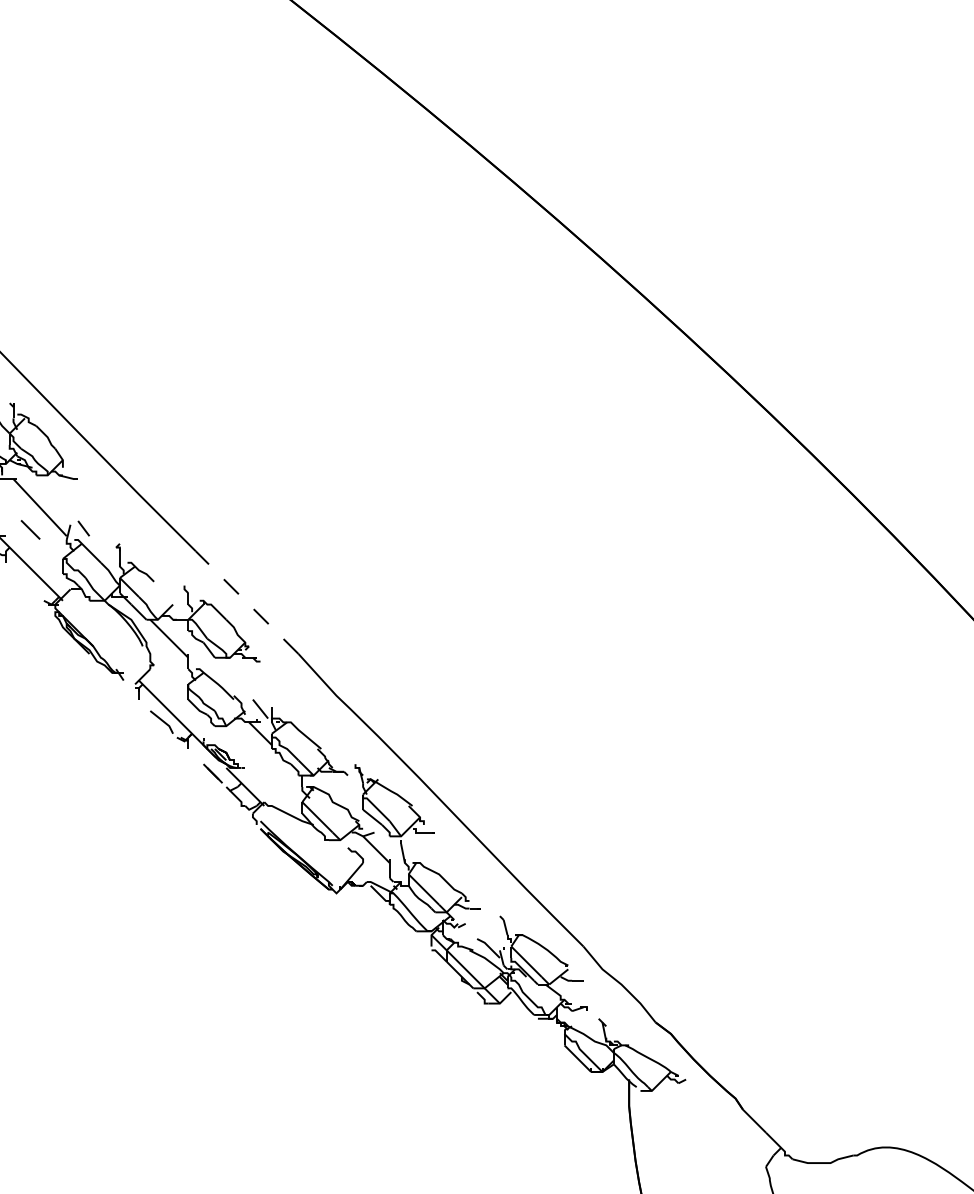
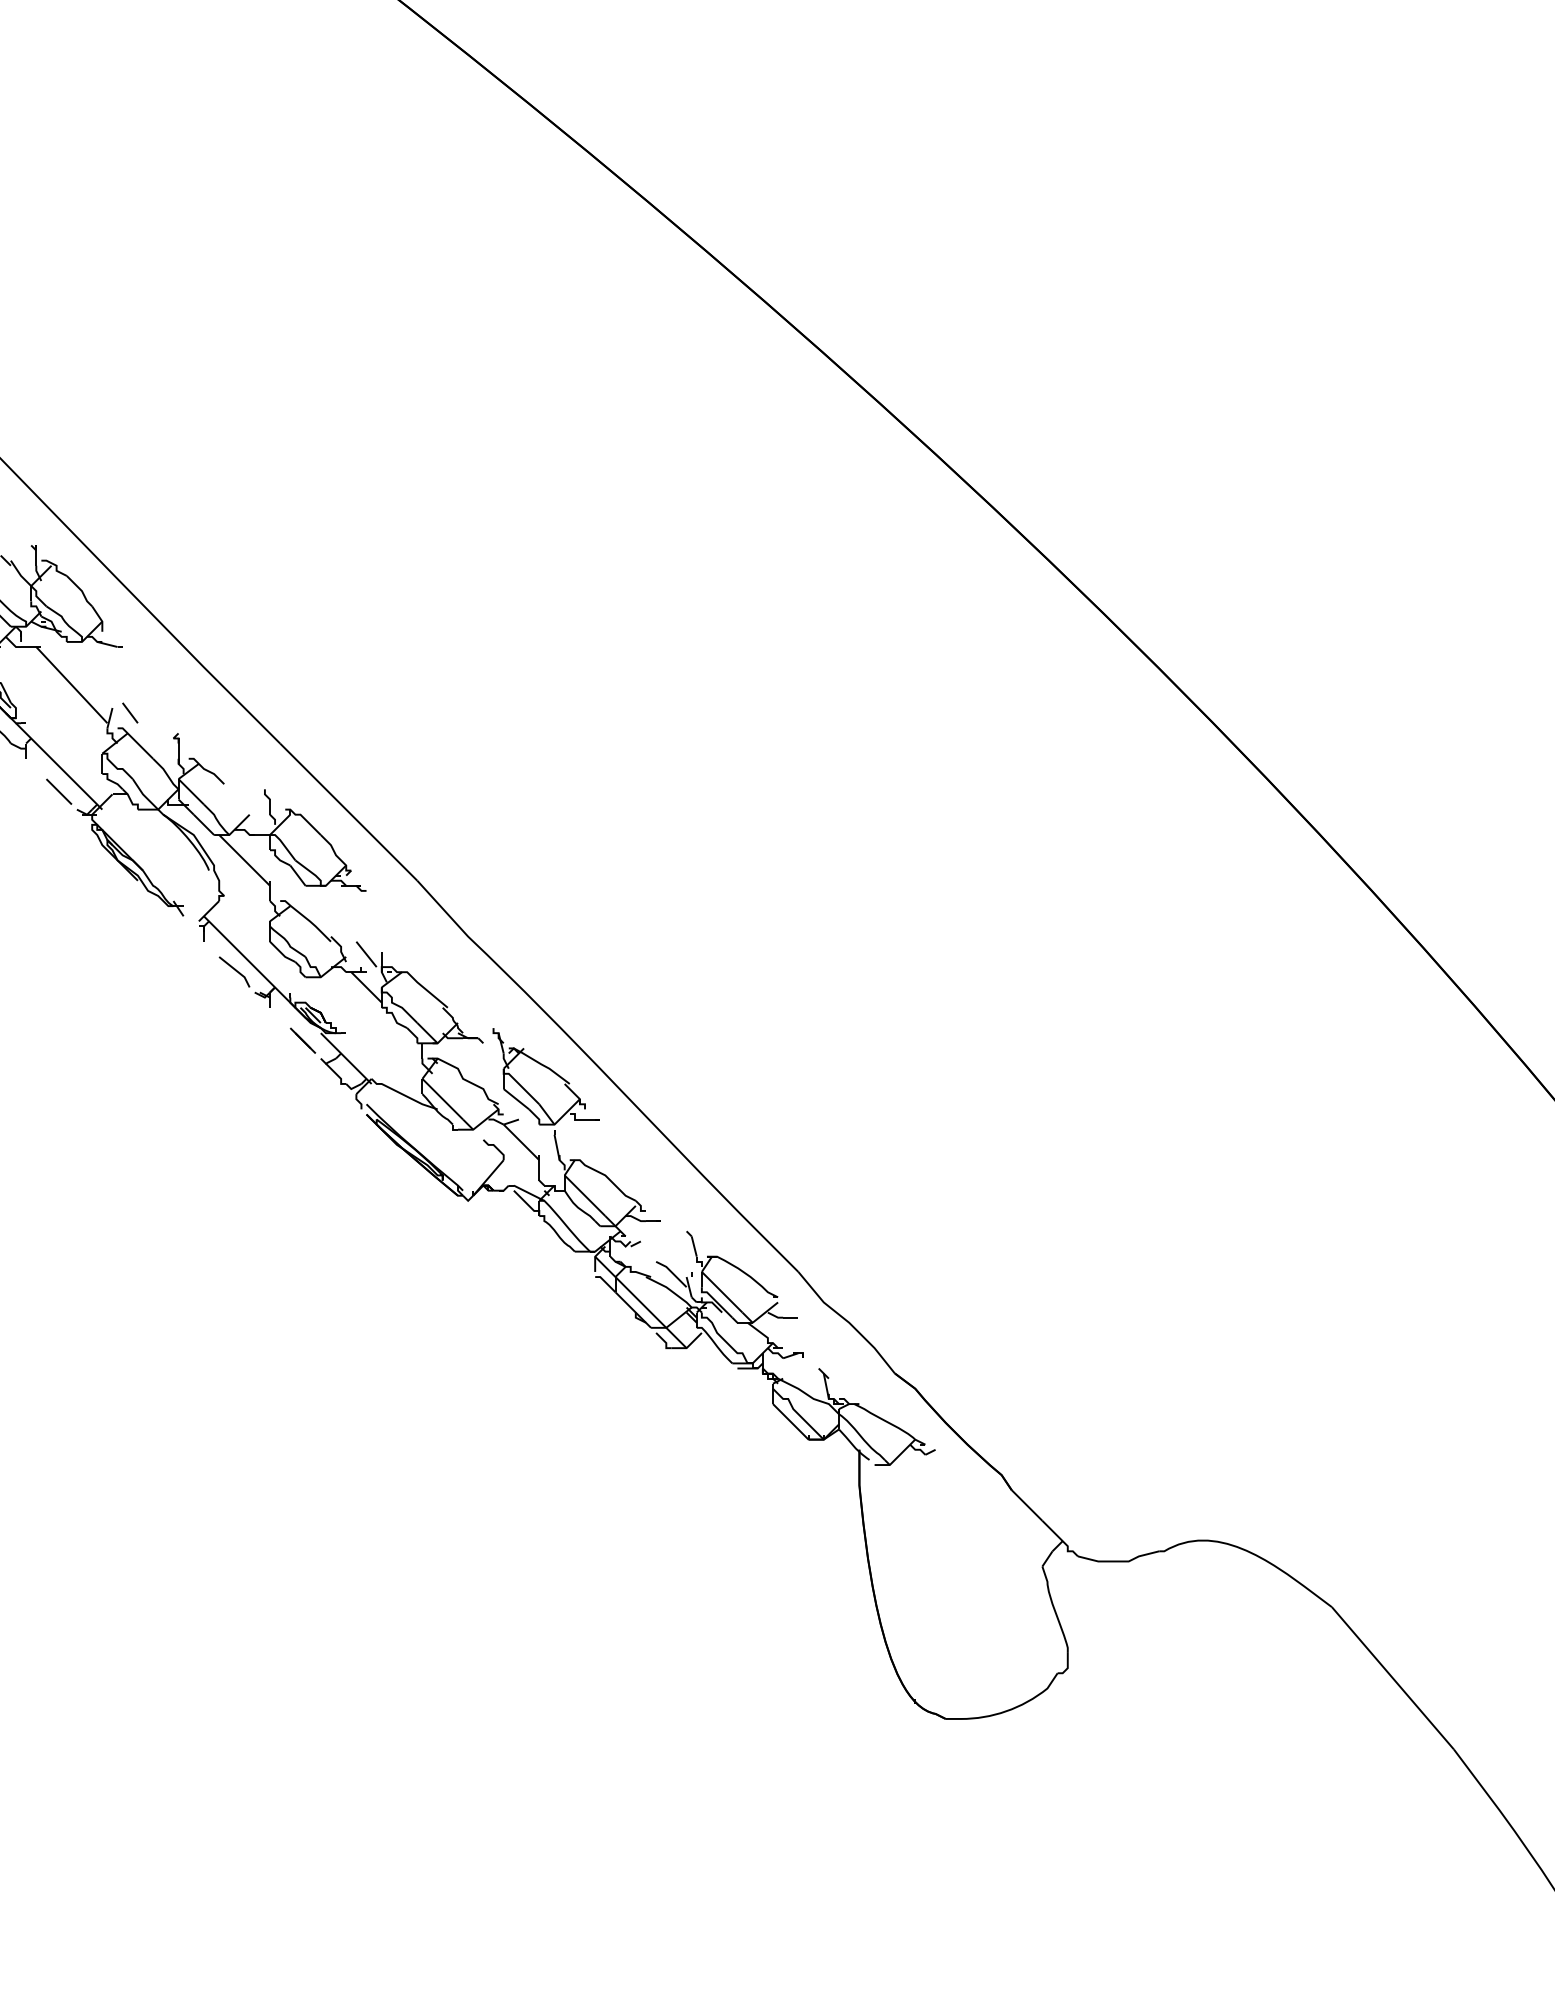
line: (30, 529) -> (59, 791), moved
line: (247, 602) -> (349, 812), dashed -> solid

